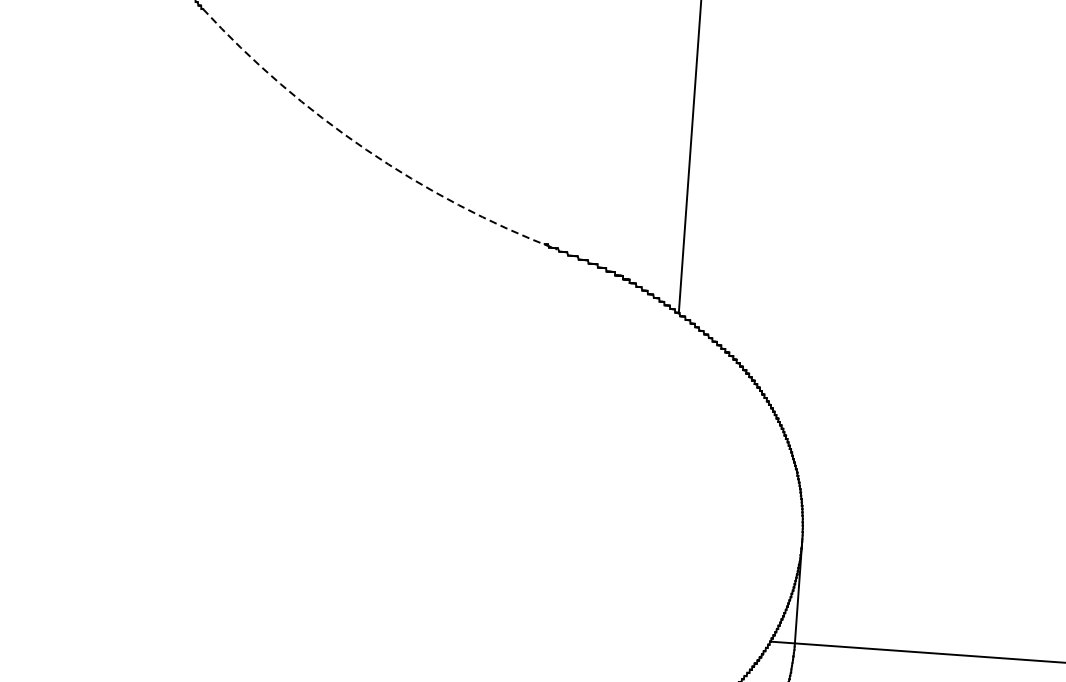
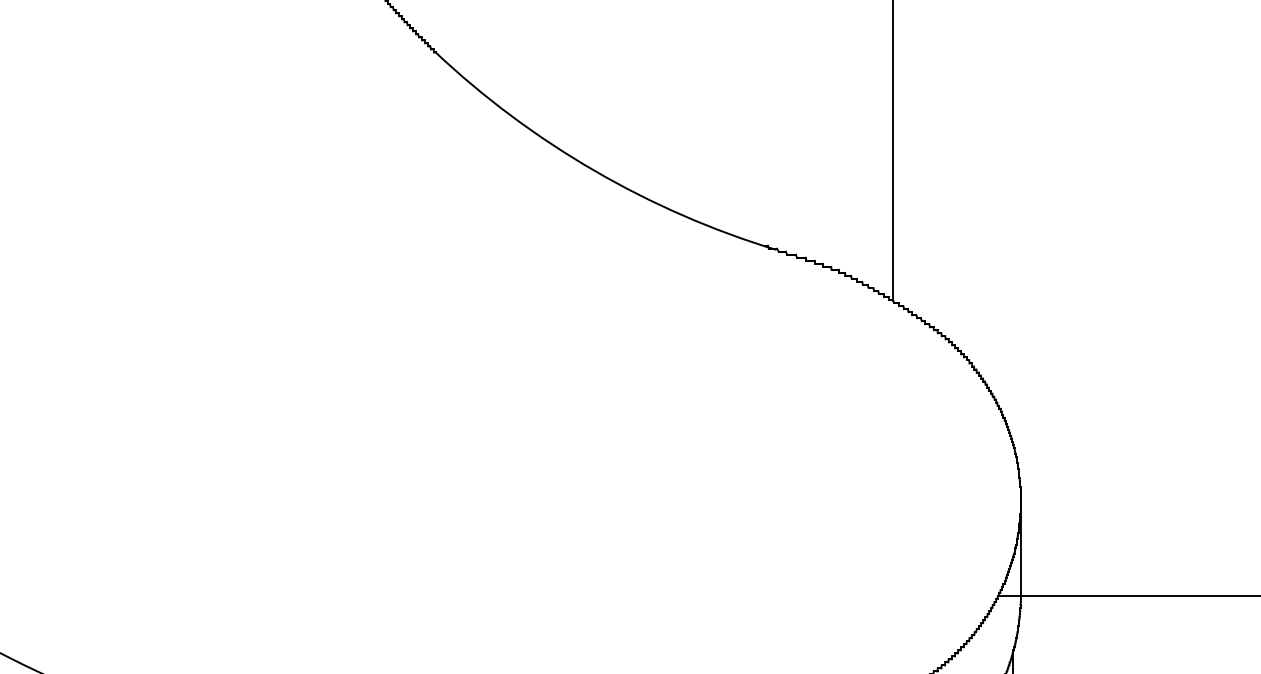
arc: (366, 149) -> (594, 170), dashed -> solid

